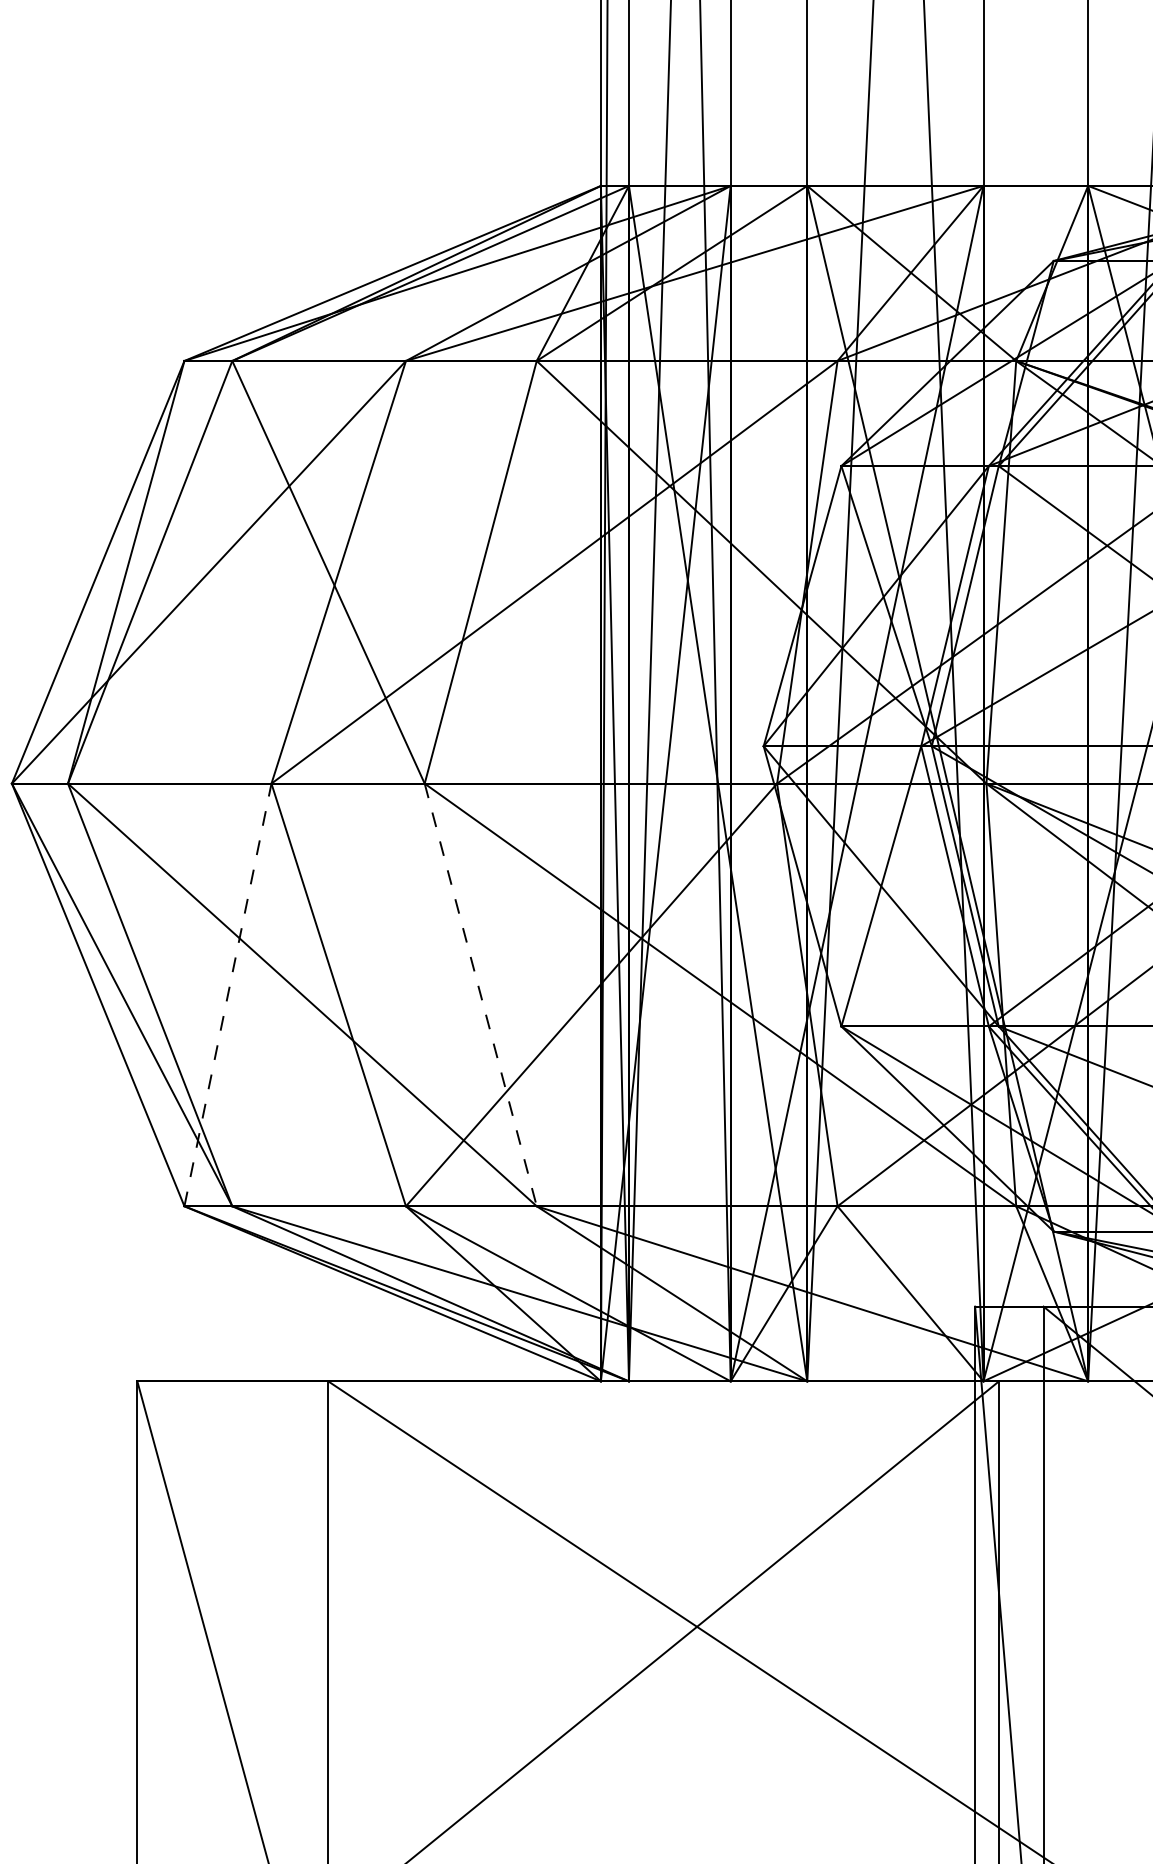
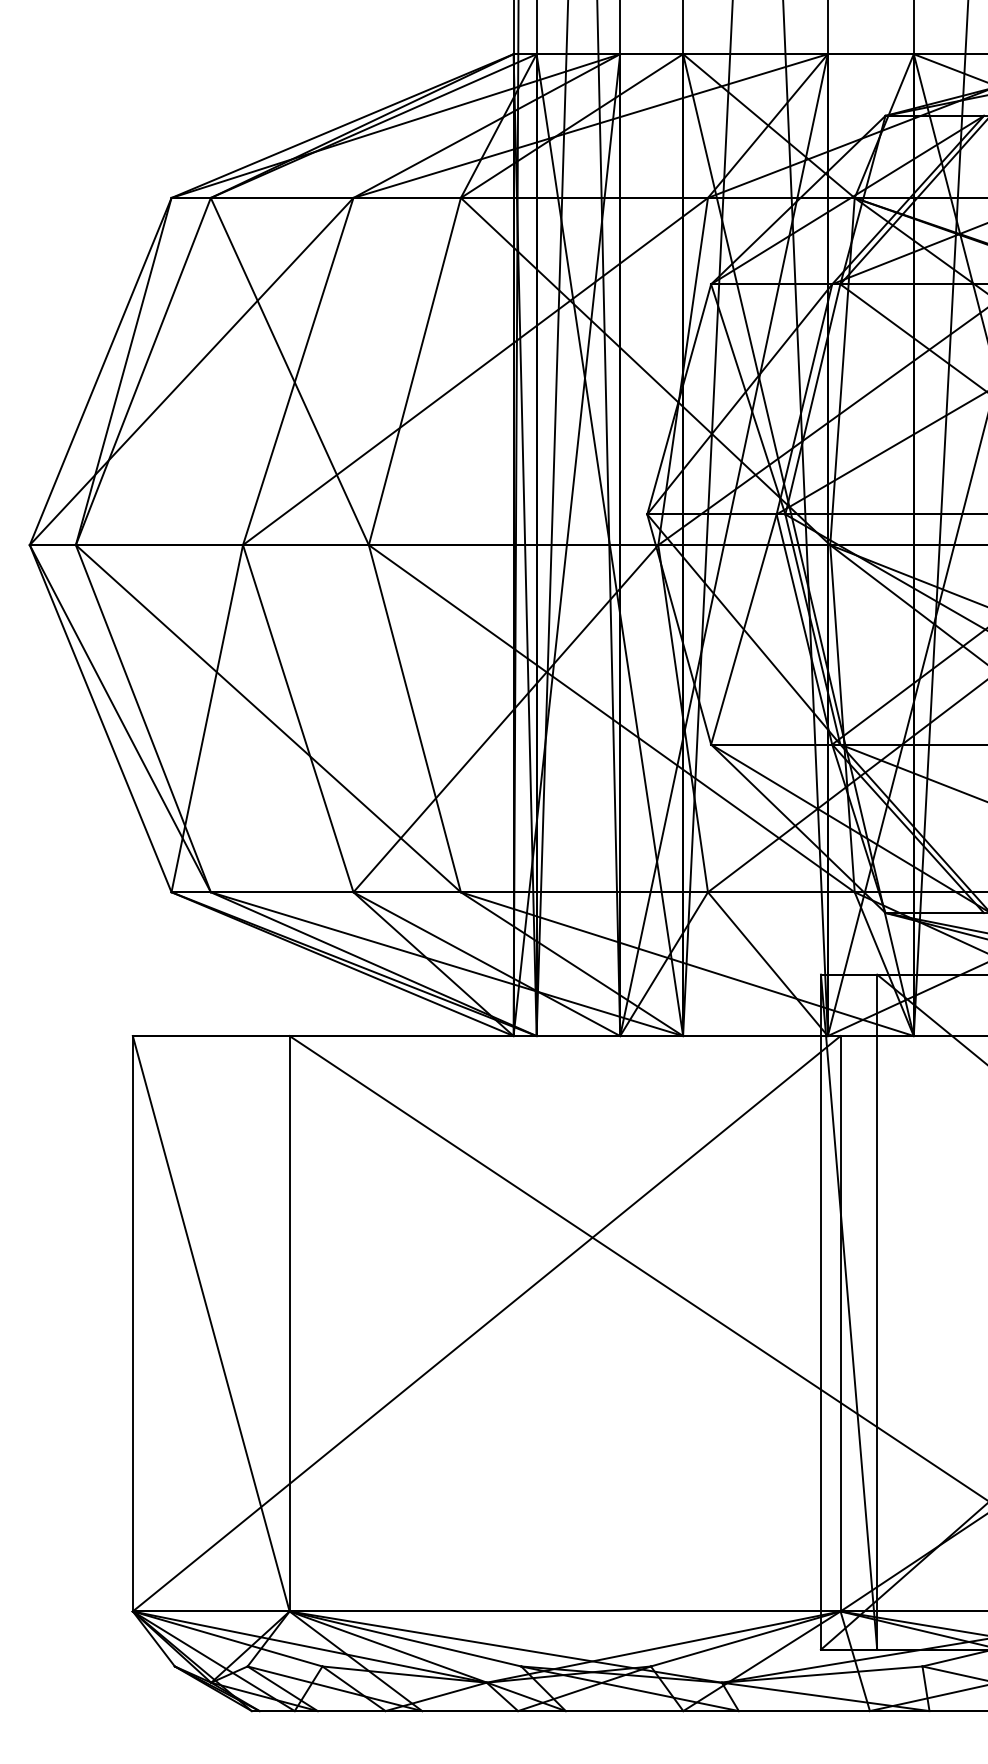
line: (228, 994) -> (207, 718), dashed -> solid
line: (480, 994) -> (414, 718), dashed -> solid

